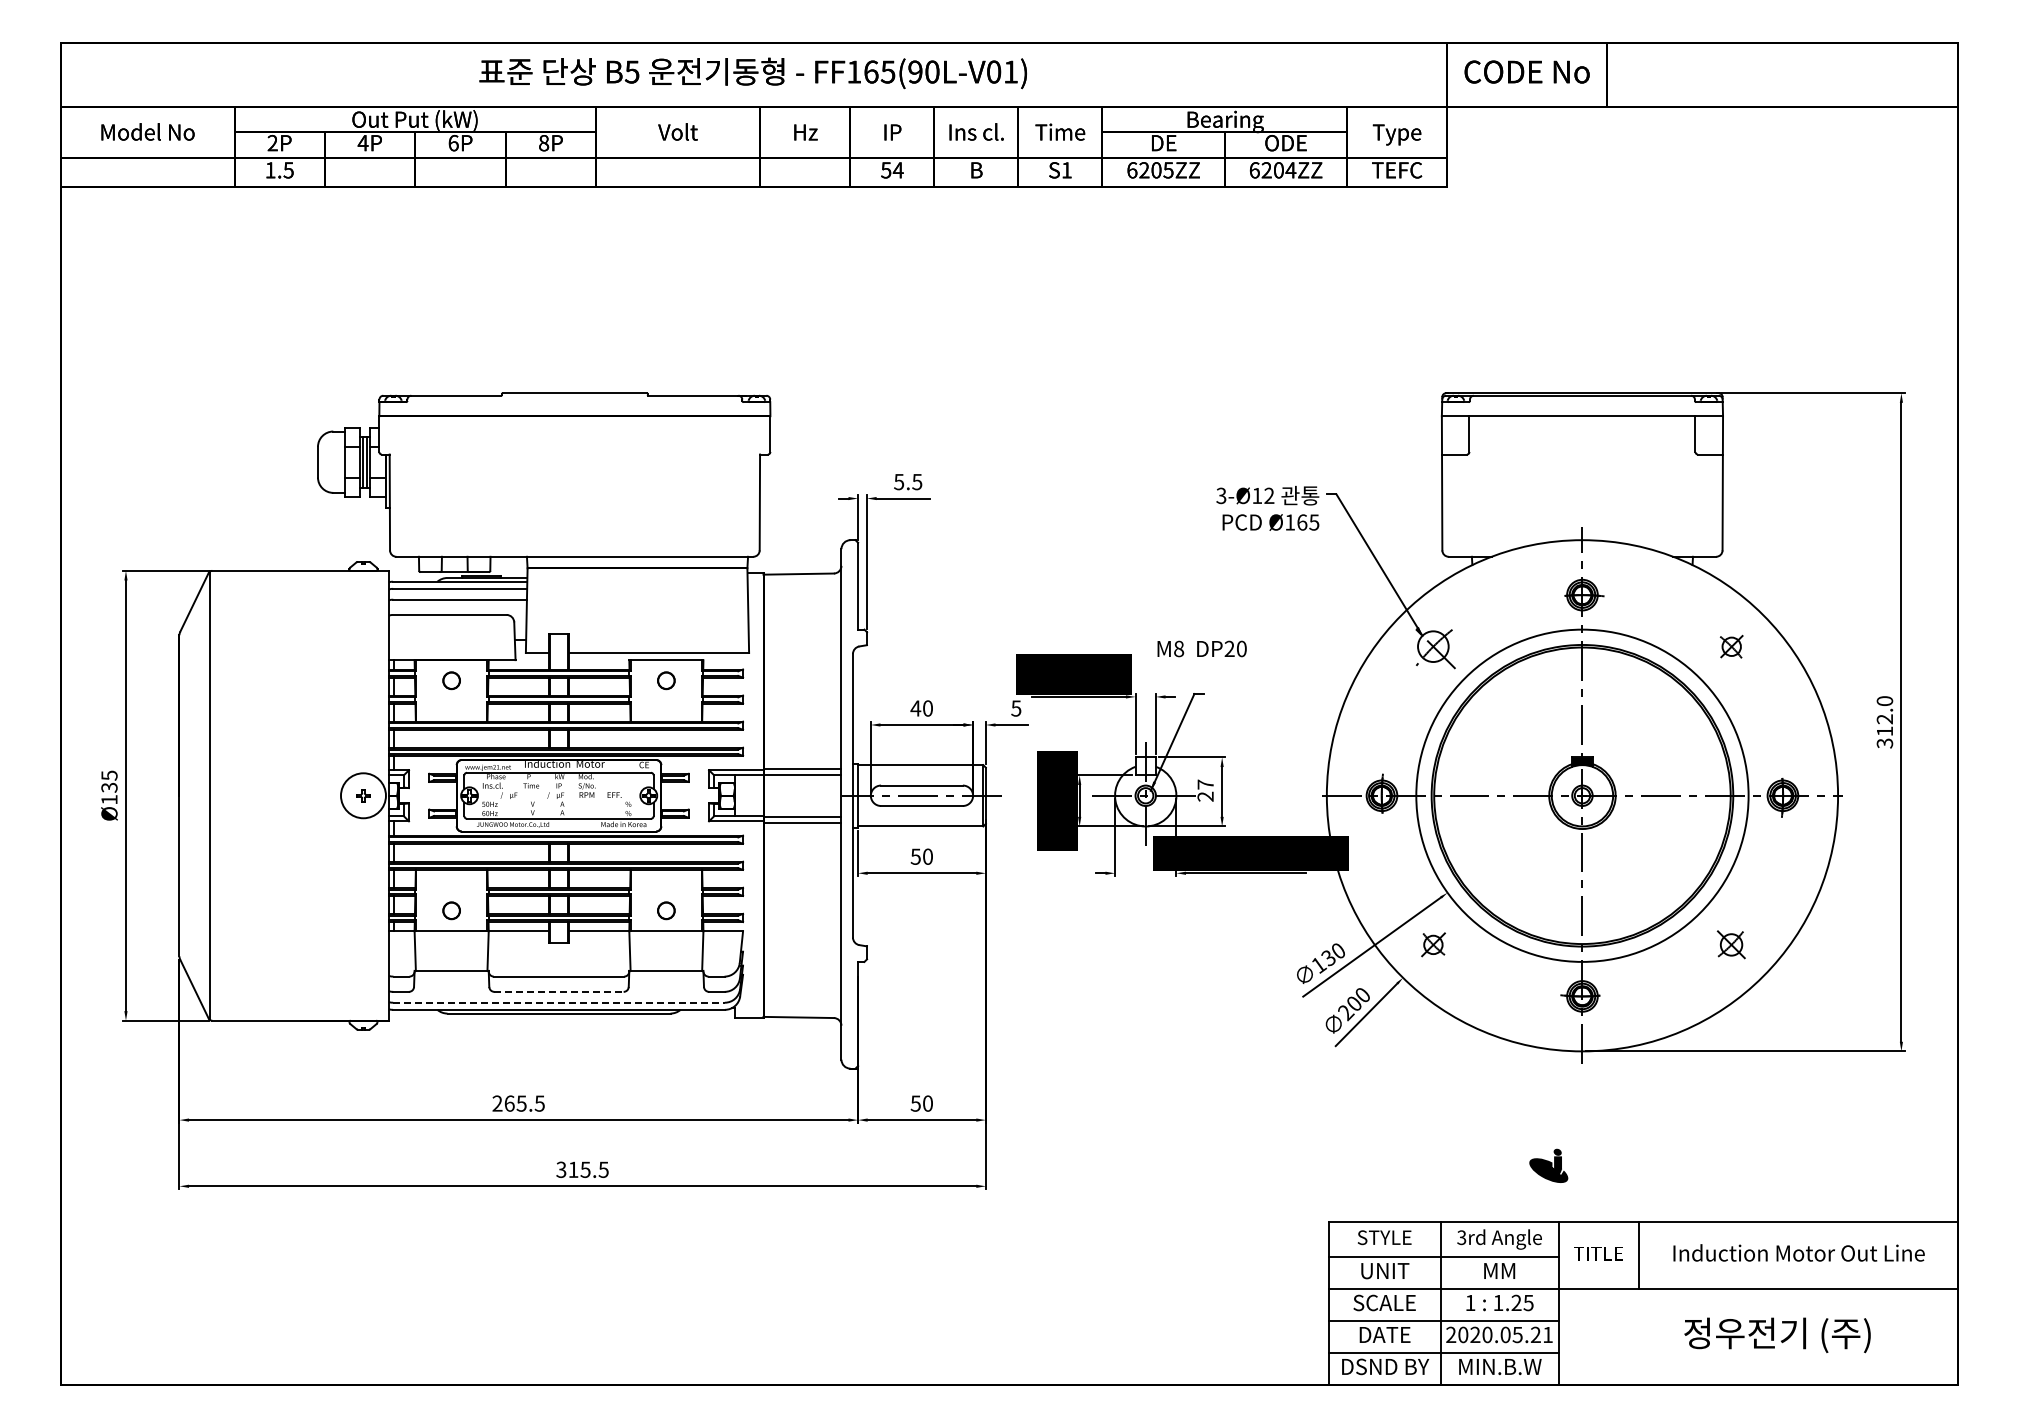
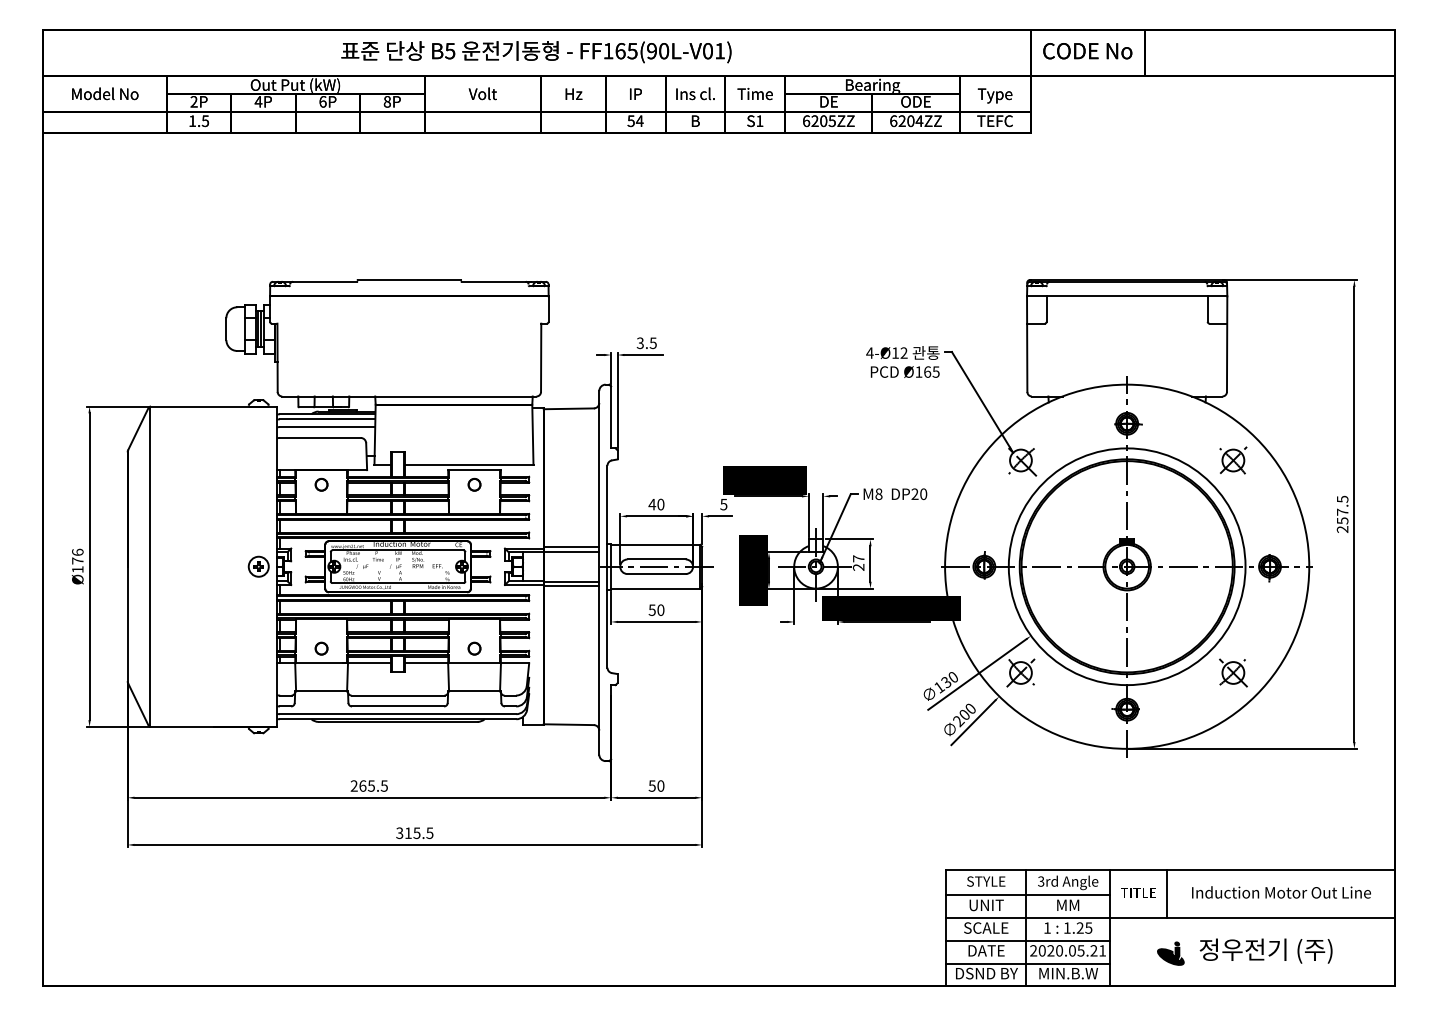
text: (899, 481) -> (640, 342), 5.5 -> 3.5
text: (1221, 495) -> (870, 352), 3- -> 4-
part: (1731, 646) -> (1233, 460), size x1.67
text: (1201, 648) -> (894, 493), moved
text: (1884, 722) -> (1342, 514), 312.0 -> 257.5
text: (109, 781) -> (77, 556), 135 -> 176
circle: (363, 795) -> (258, 566), size x0.62
part: (1433, 944) -> (1021, 672), size x1.67
part: (1731, 944) -> (1233, 672), size x1.43
line: (559, 991) -> (398, 706), dashed -> solid
line: (559, 1002) -> (398, 714), dashed -> solid
part: (1548, 1165) -> (1170, 953), moved

